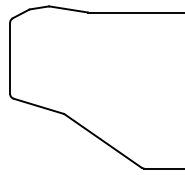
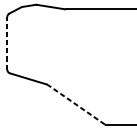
line: (10, 58) -> (7, 43), solid -> dashed
line: (103, 141) -> (76, 105), solid -> dashed

